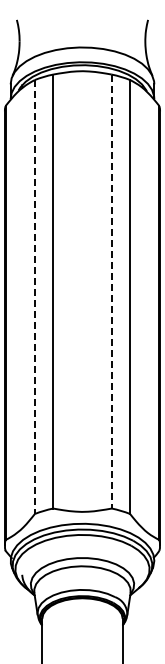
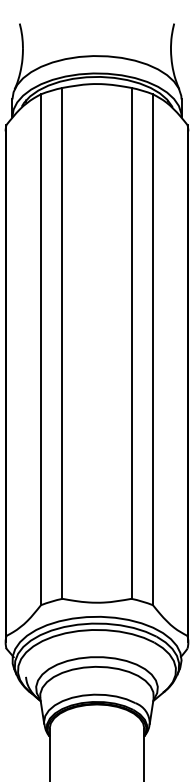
line: (111, 291) -> (131, 343), dashed -> solid
line: (34, 296) -> (40, 349), dashed -> solid

